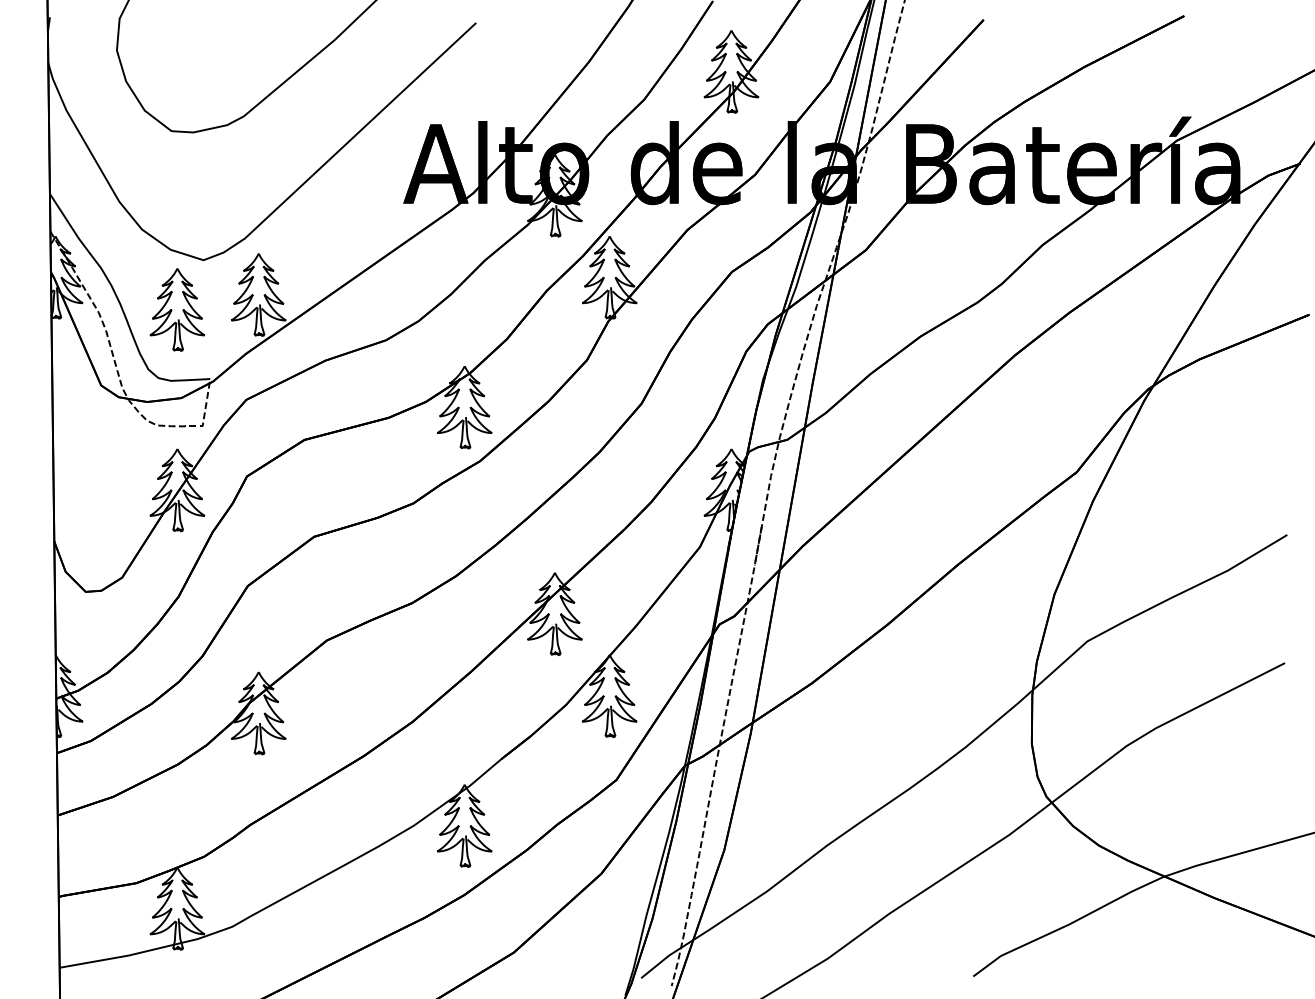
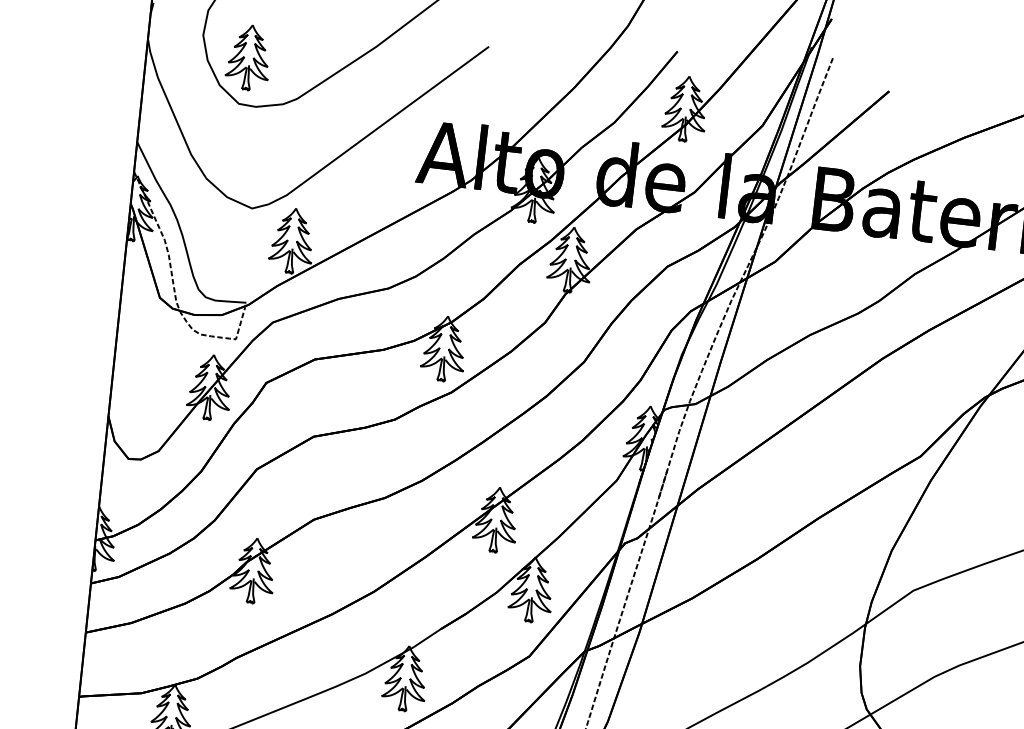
part: (177, 309) -> (249, 57), moved

